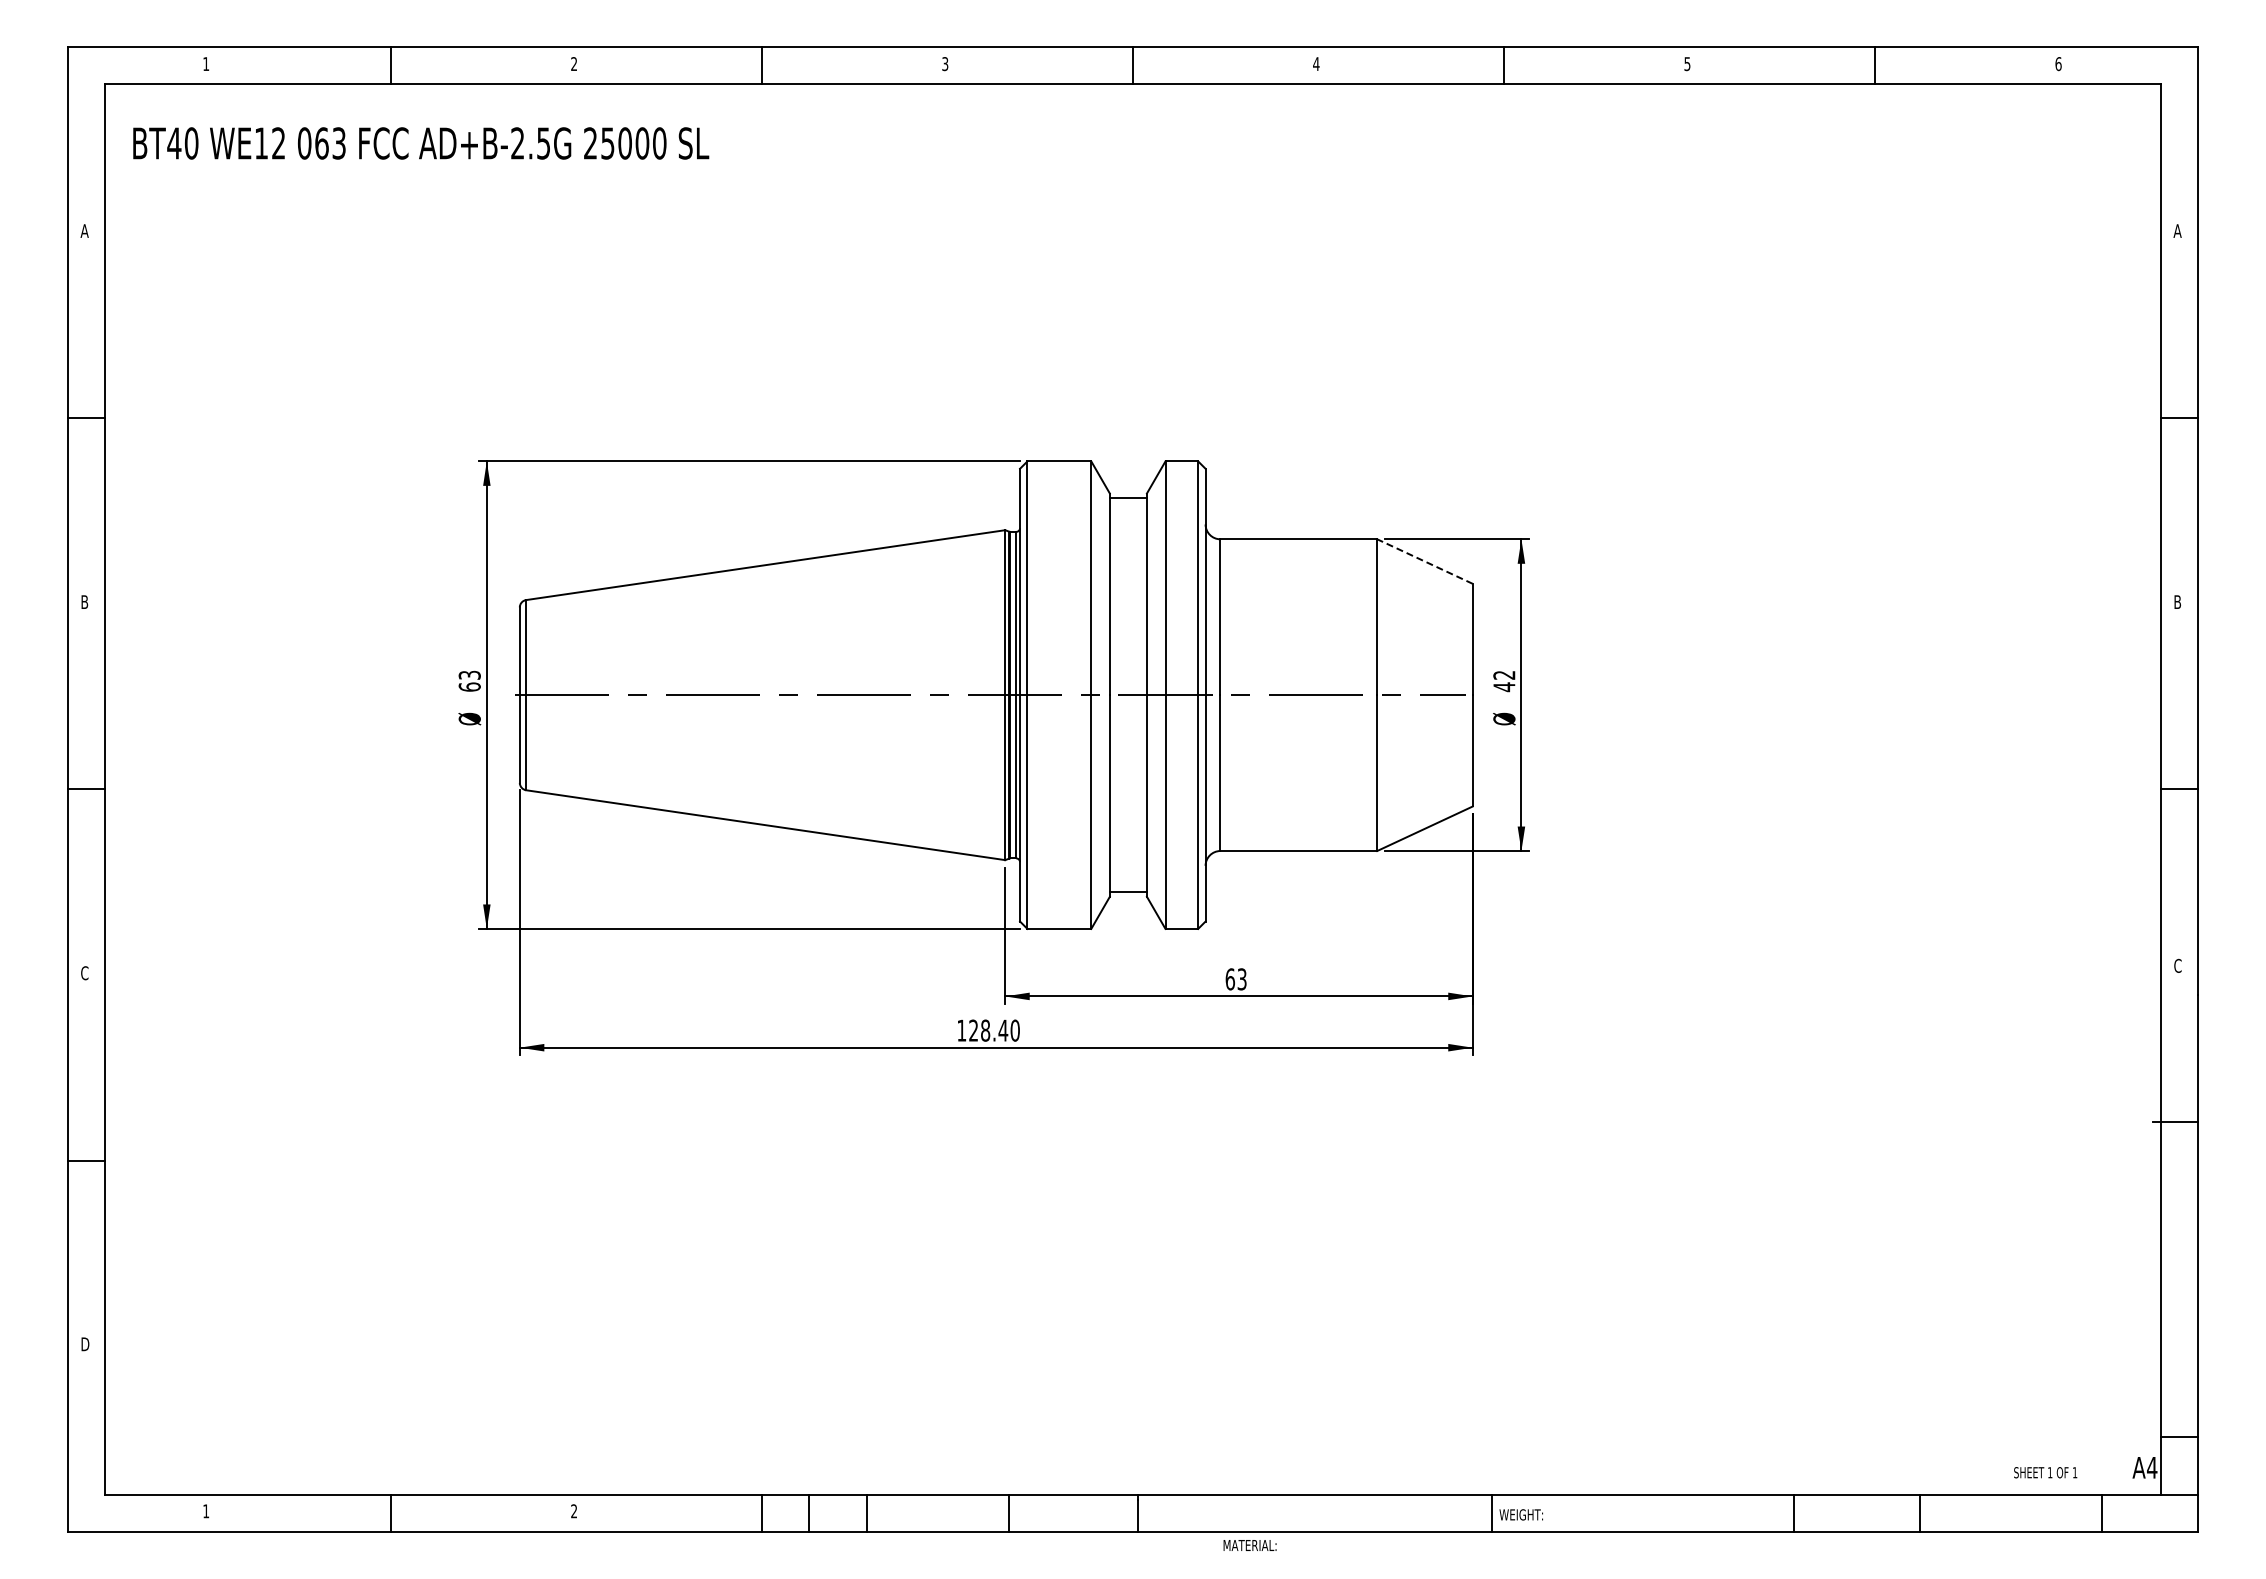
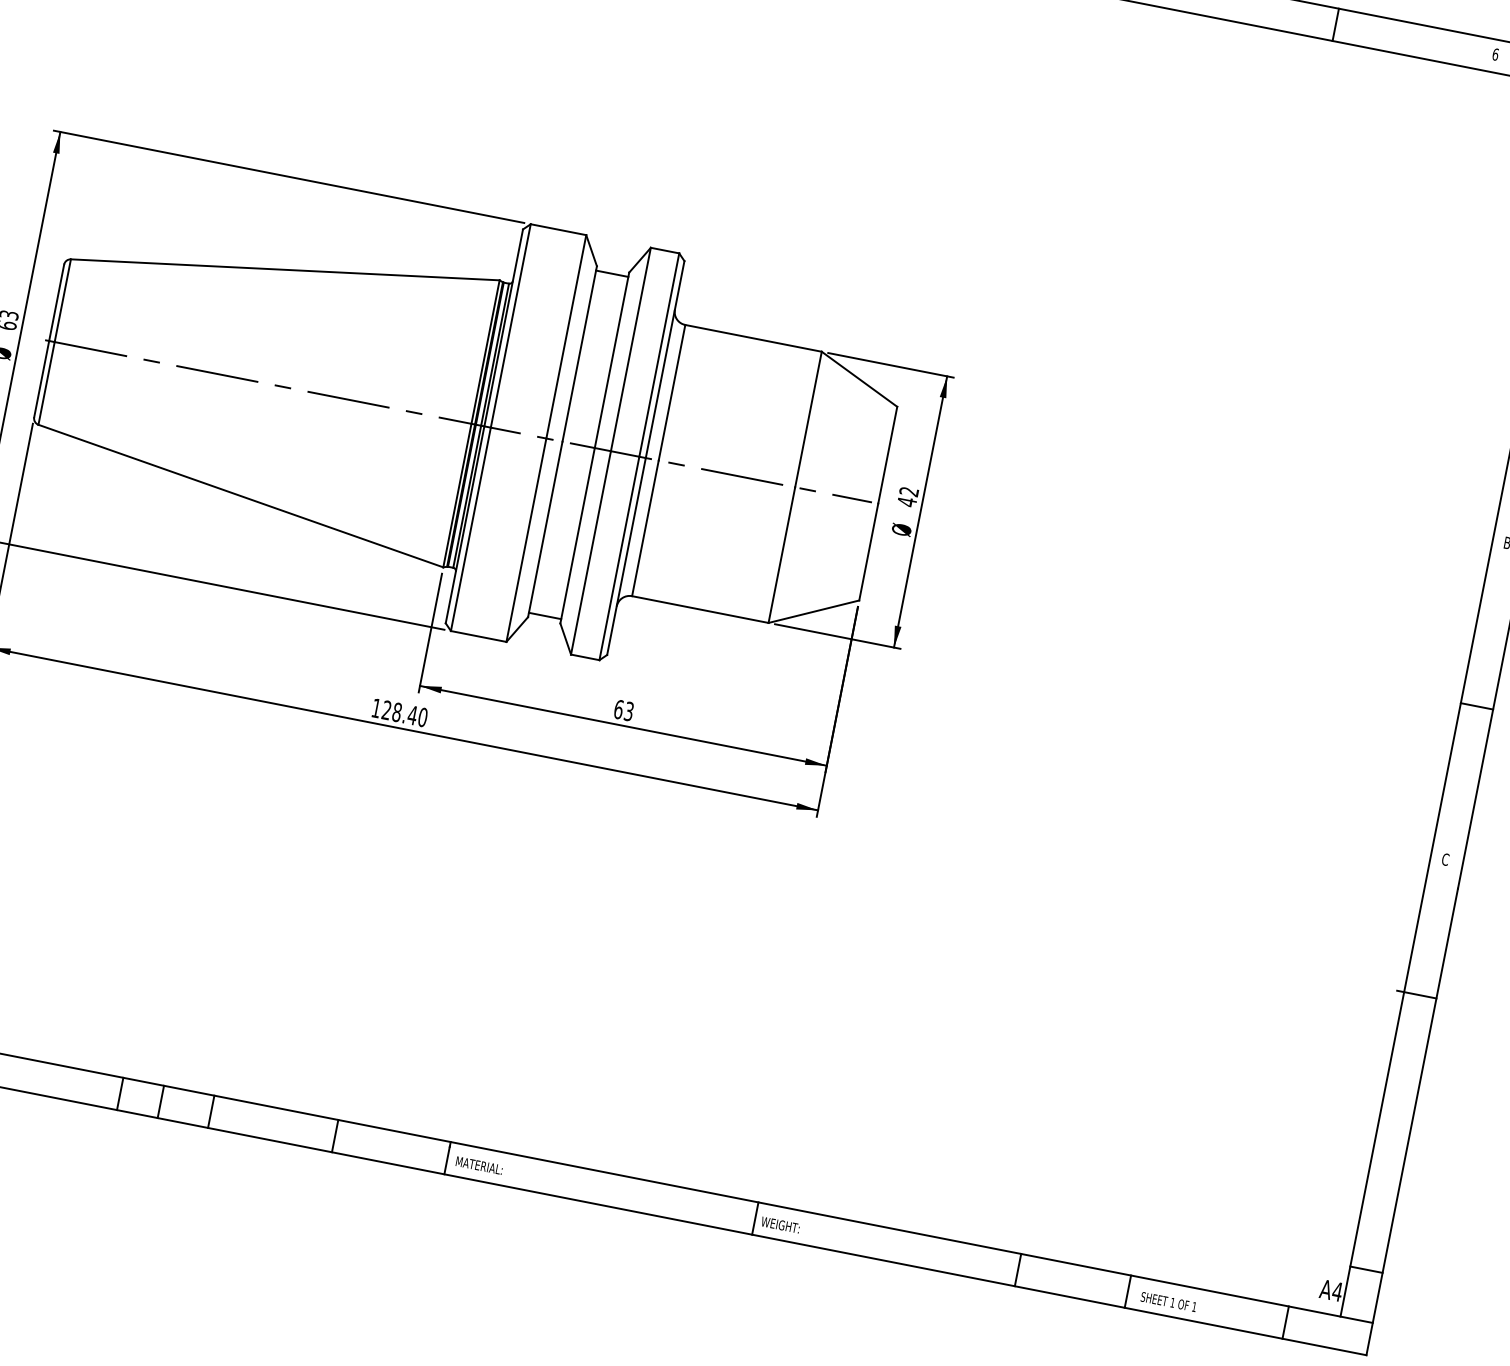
line: (1425, 561) -> (859, 379), dashed -> solid
text: (2045, 1472) -> (1168, 1301), moved
text: (1249, 1545) -> (478, 1165), moved

